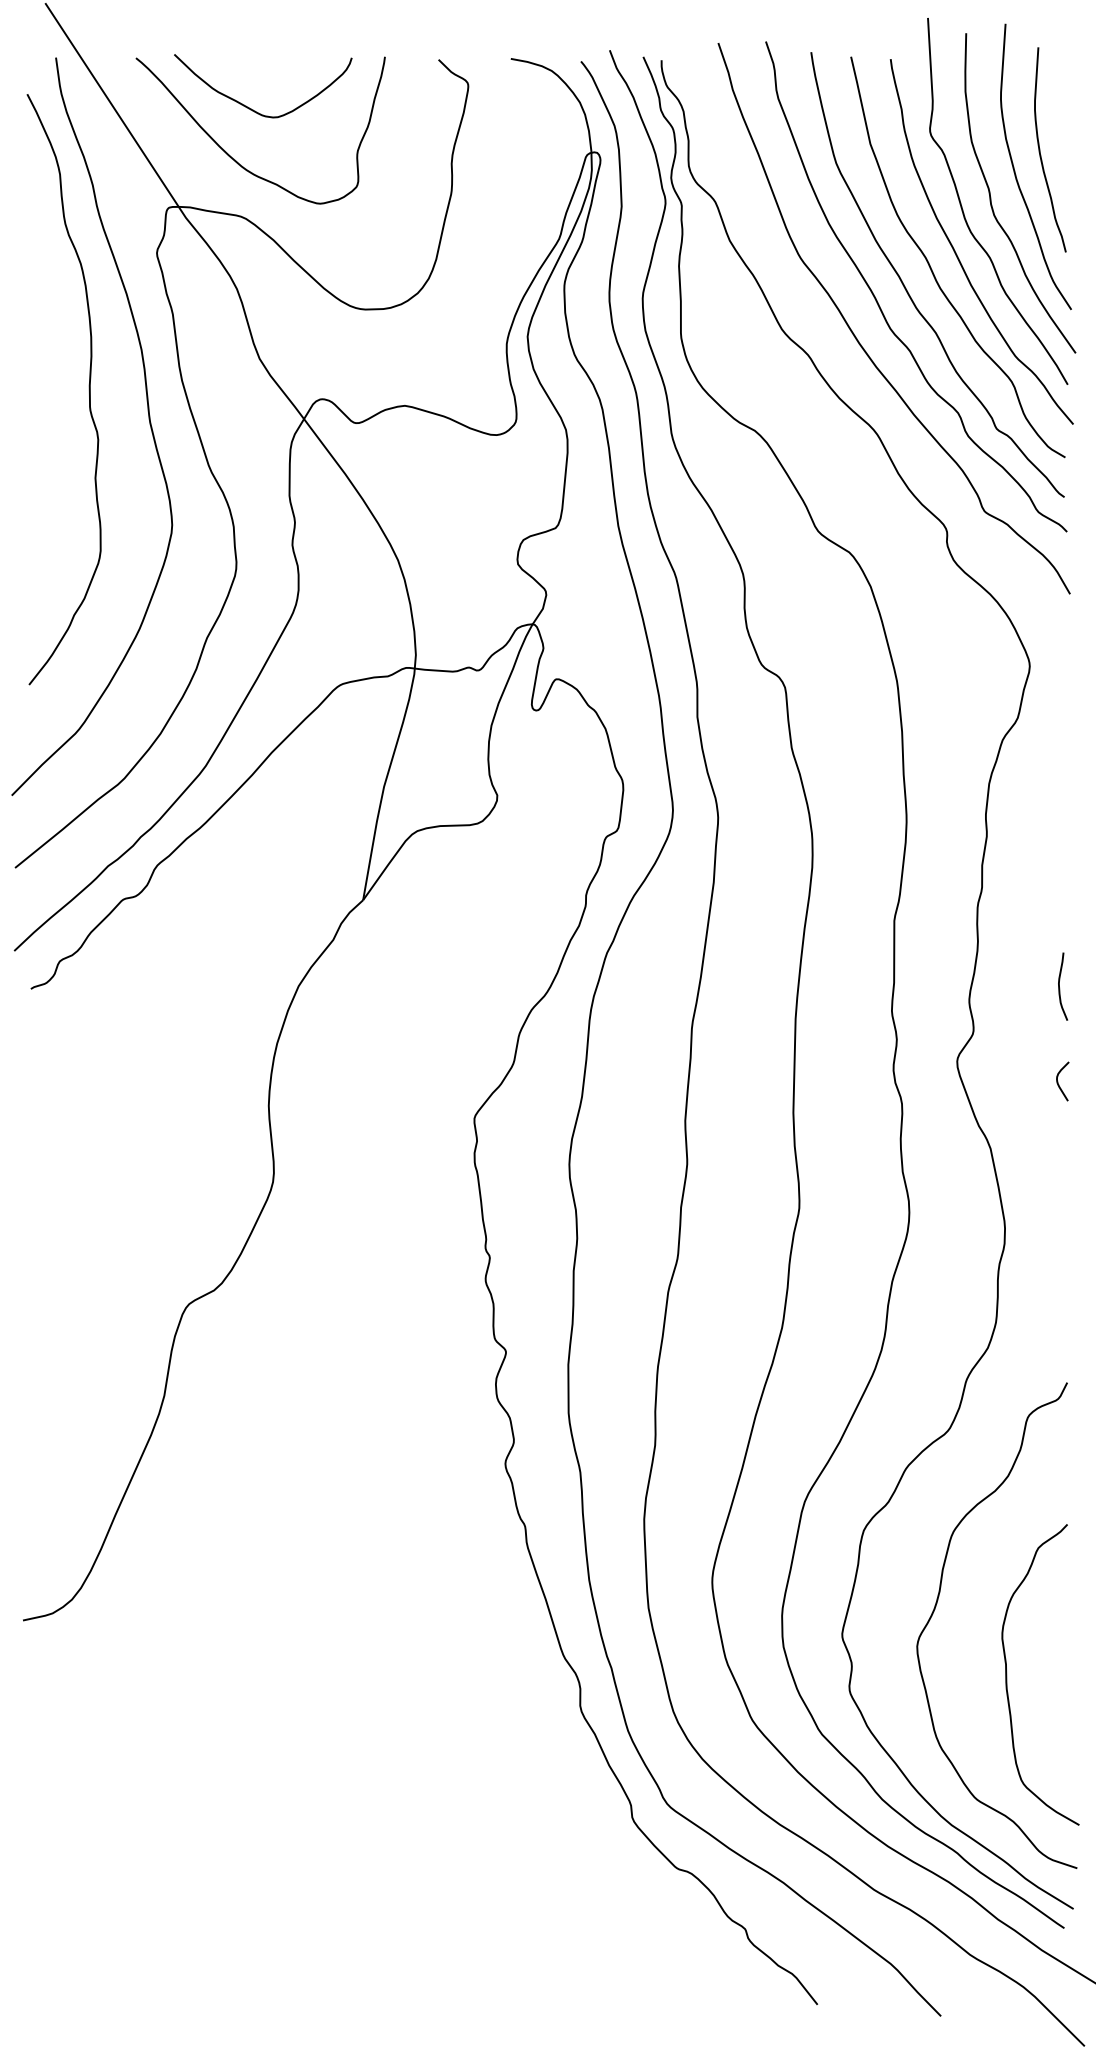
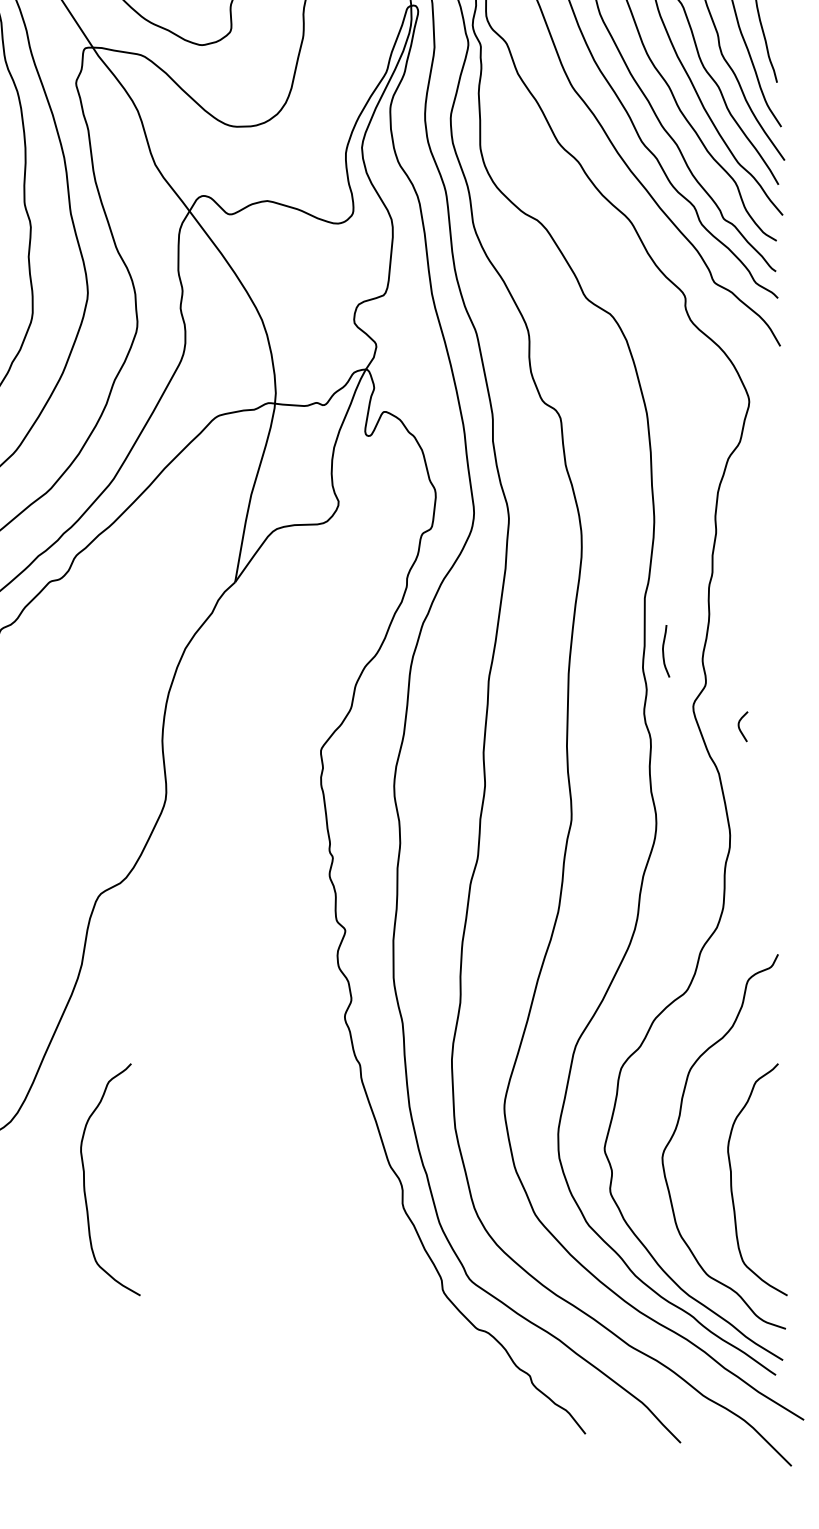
curve: (1060, 988) -> (664, 652), moved
curve: (1058, 1081) -> (739, 726), moved
curve: (168, 1674) -> (85, 1179), added

